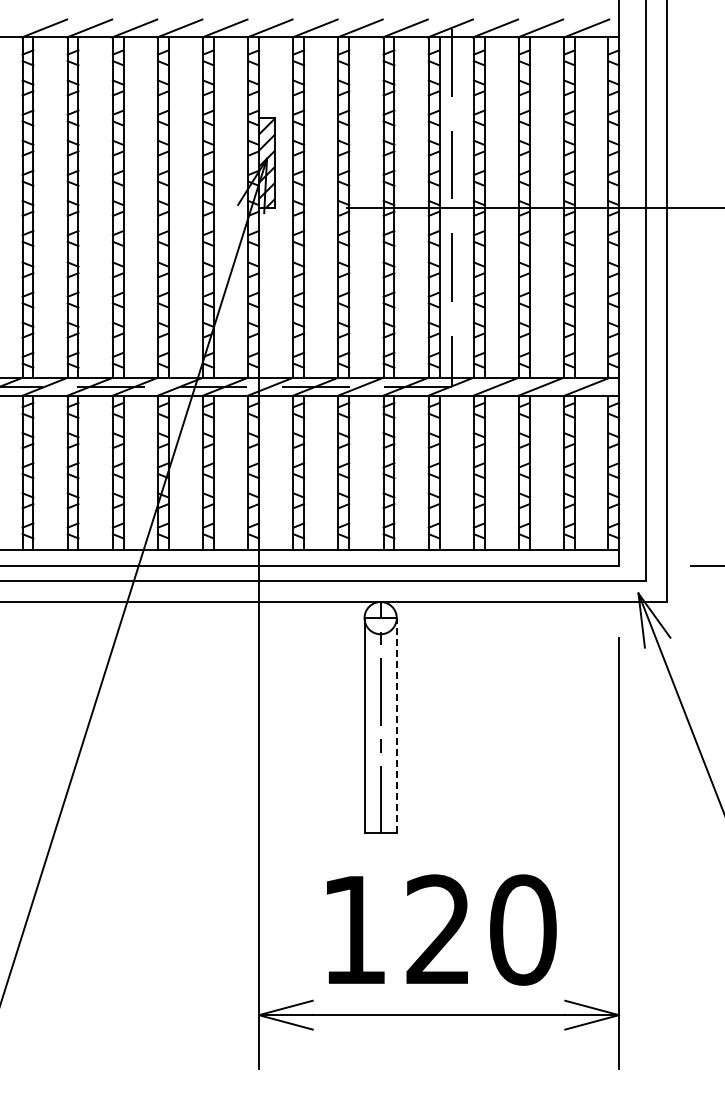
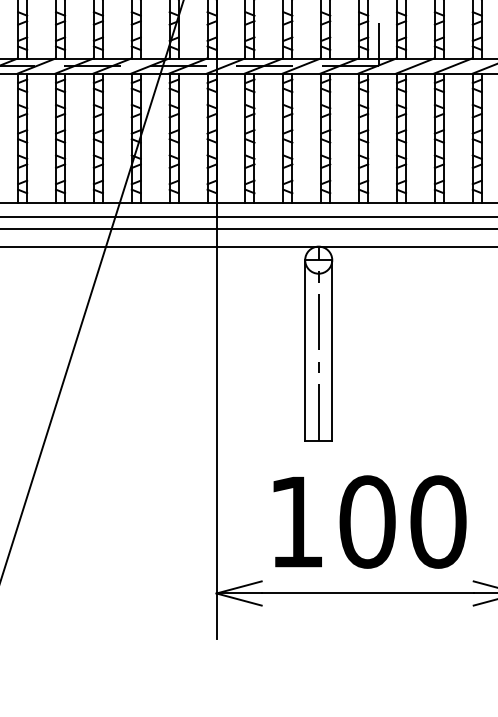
line: (396, 725) -> (332, 350), dashed -> solid
text: (438, 929) -> (367, 521), 120 -> 100

